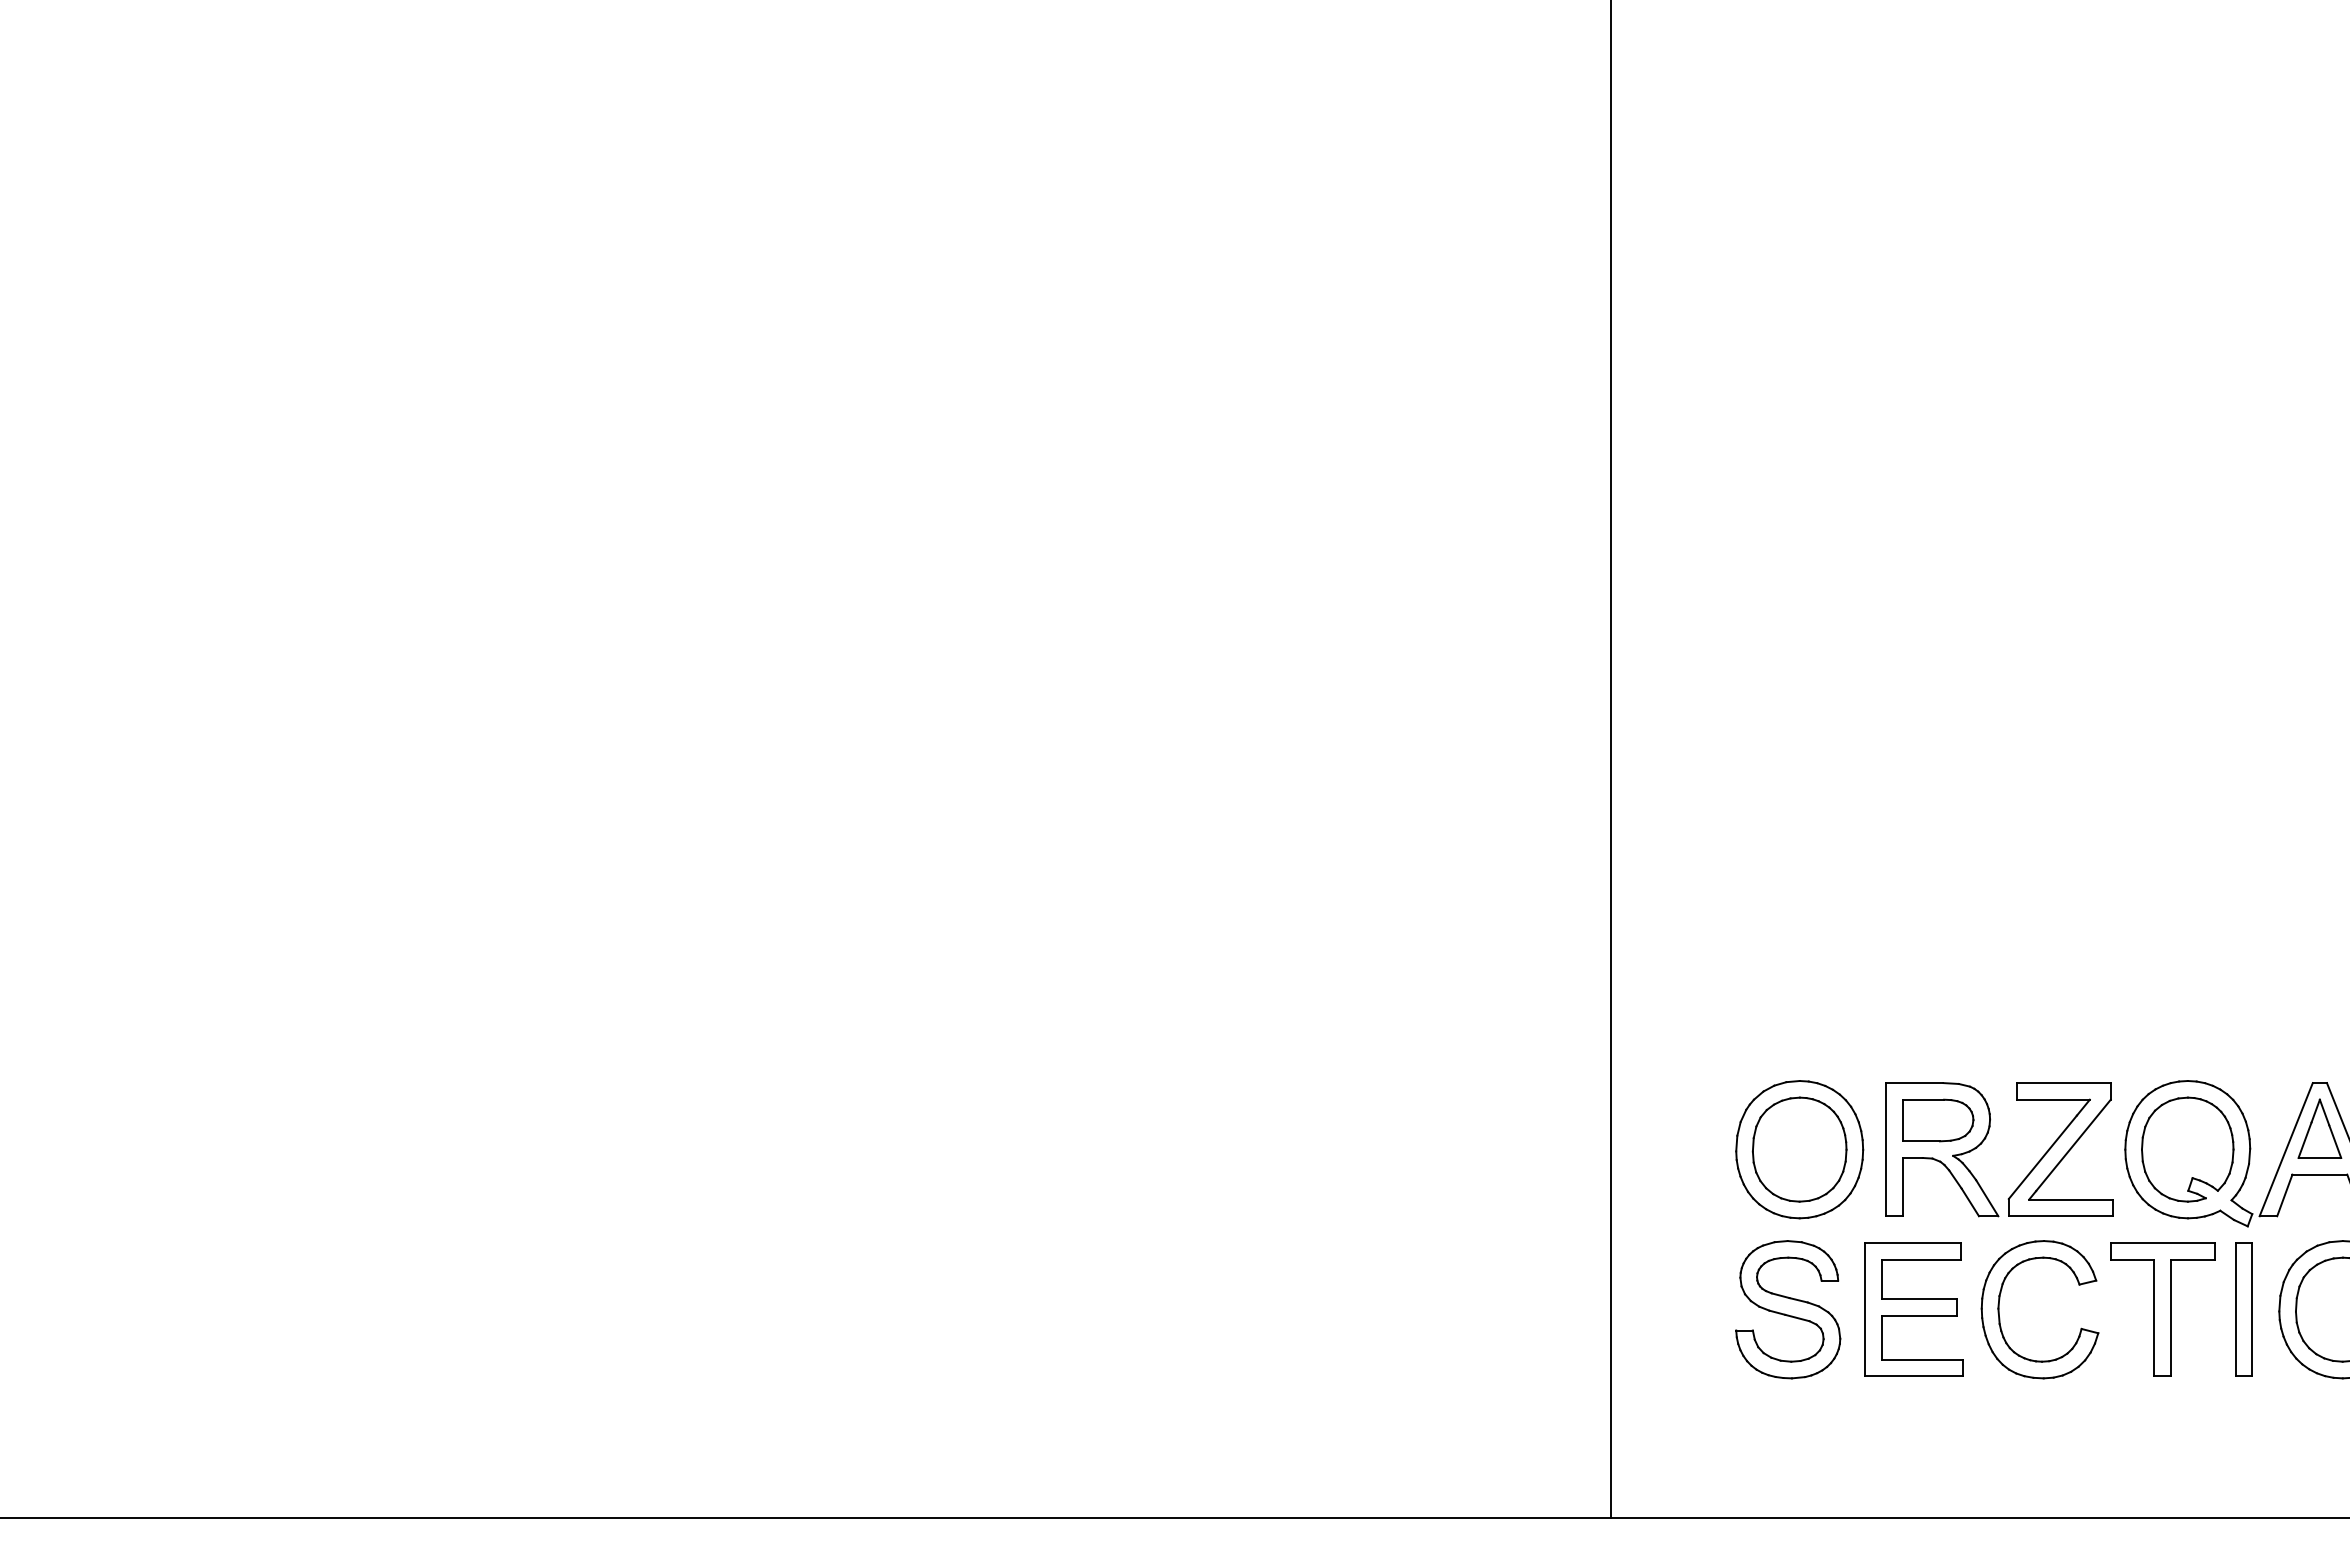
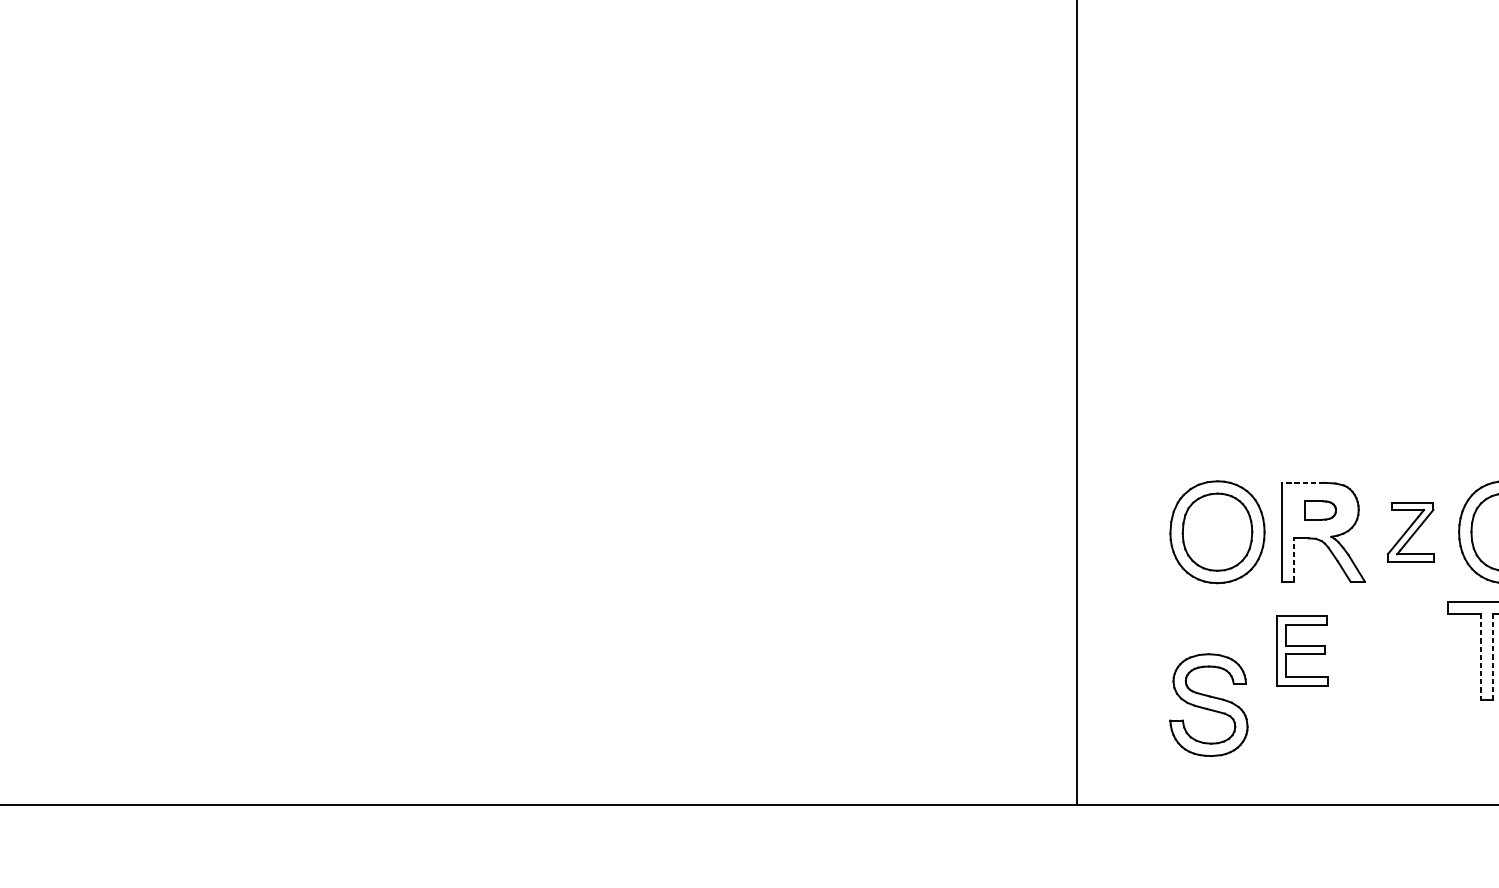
line: (1914, 1083) -> (1302, 483), solid -> dashed
part: (1938, 1120) -> (1320, 510), size x0.6
part: (2060, 1149) -> (1411, 532), size x0.6
line: (1902, 1186) -> (1293, 559), solid -> dashed
part: (1788, 1309) -> (1209, 704), moved
part: (1913, 1309) -> (1301, 650), size x0.7
part: (1999, 1309) -> (1365, 650), removed
line: (2171, 1317) -> (1493, 656), solid -> dashed
line: (2154, 1318) -> (1480, 657), solid -> dashed

